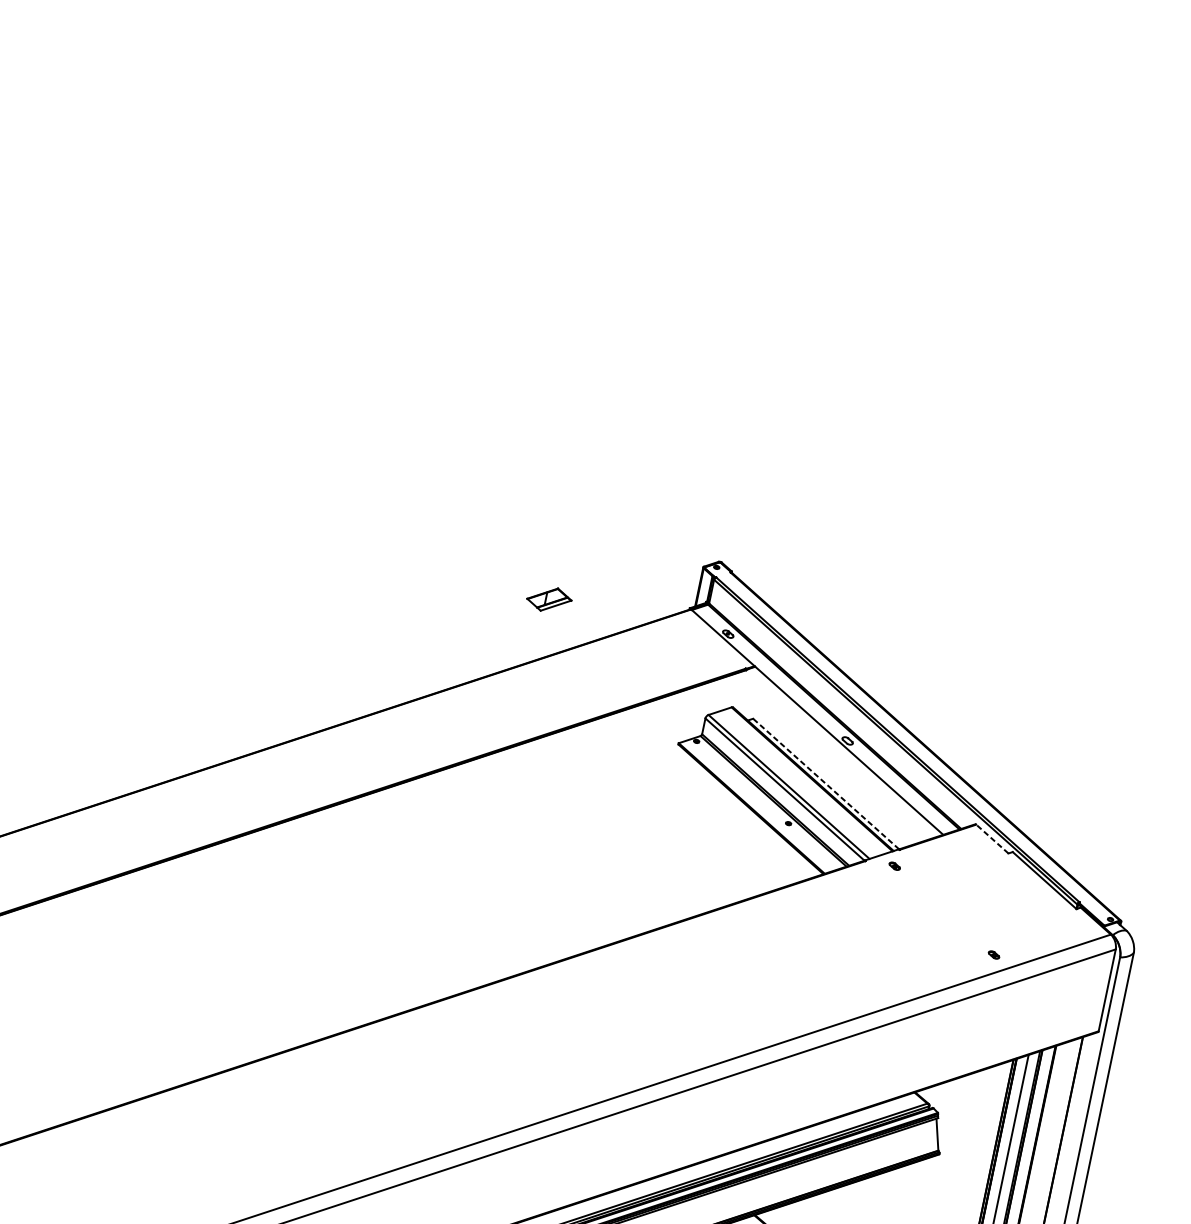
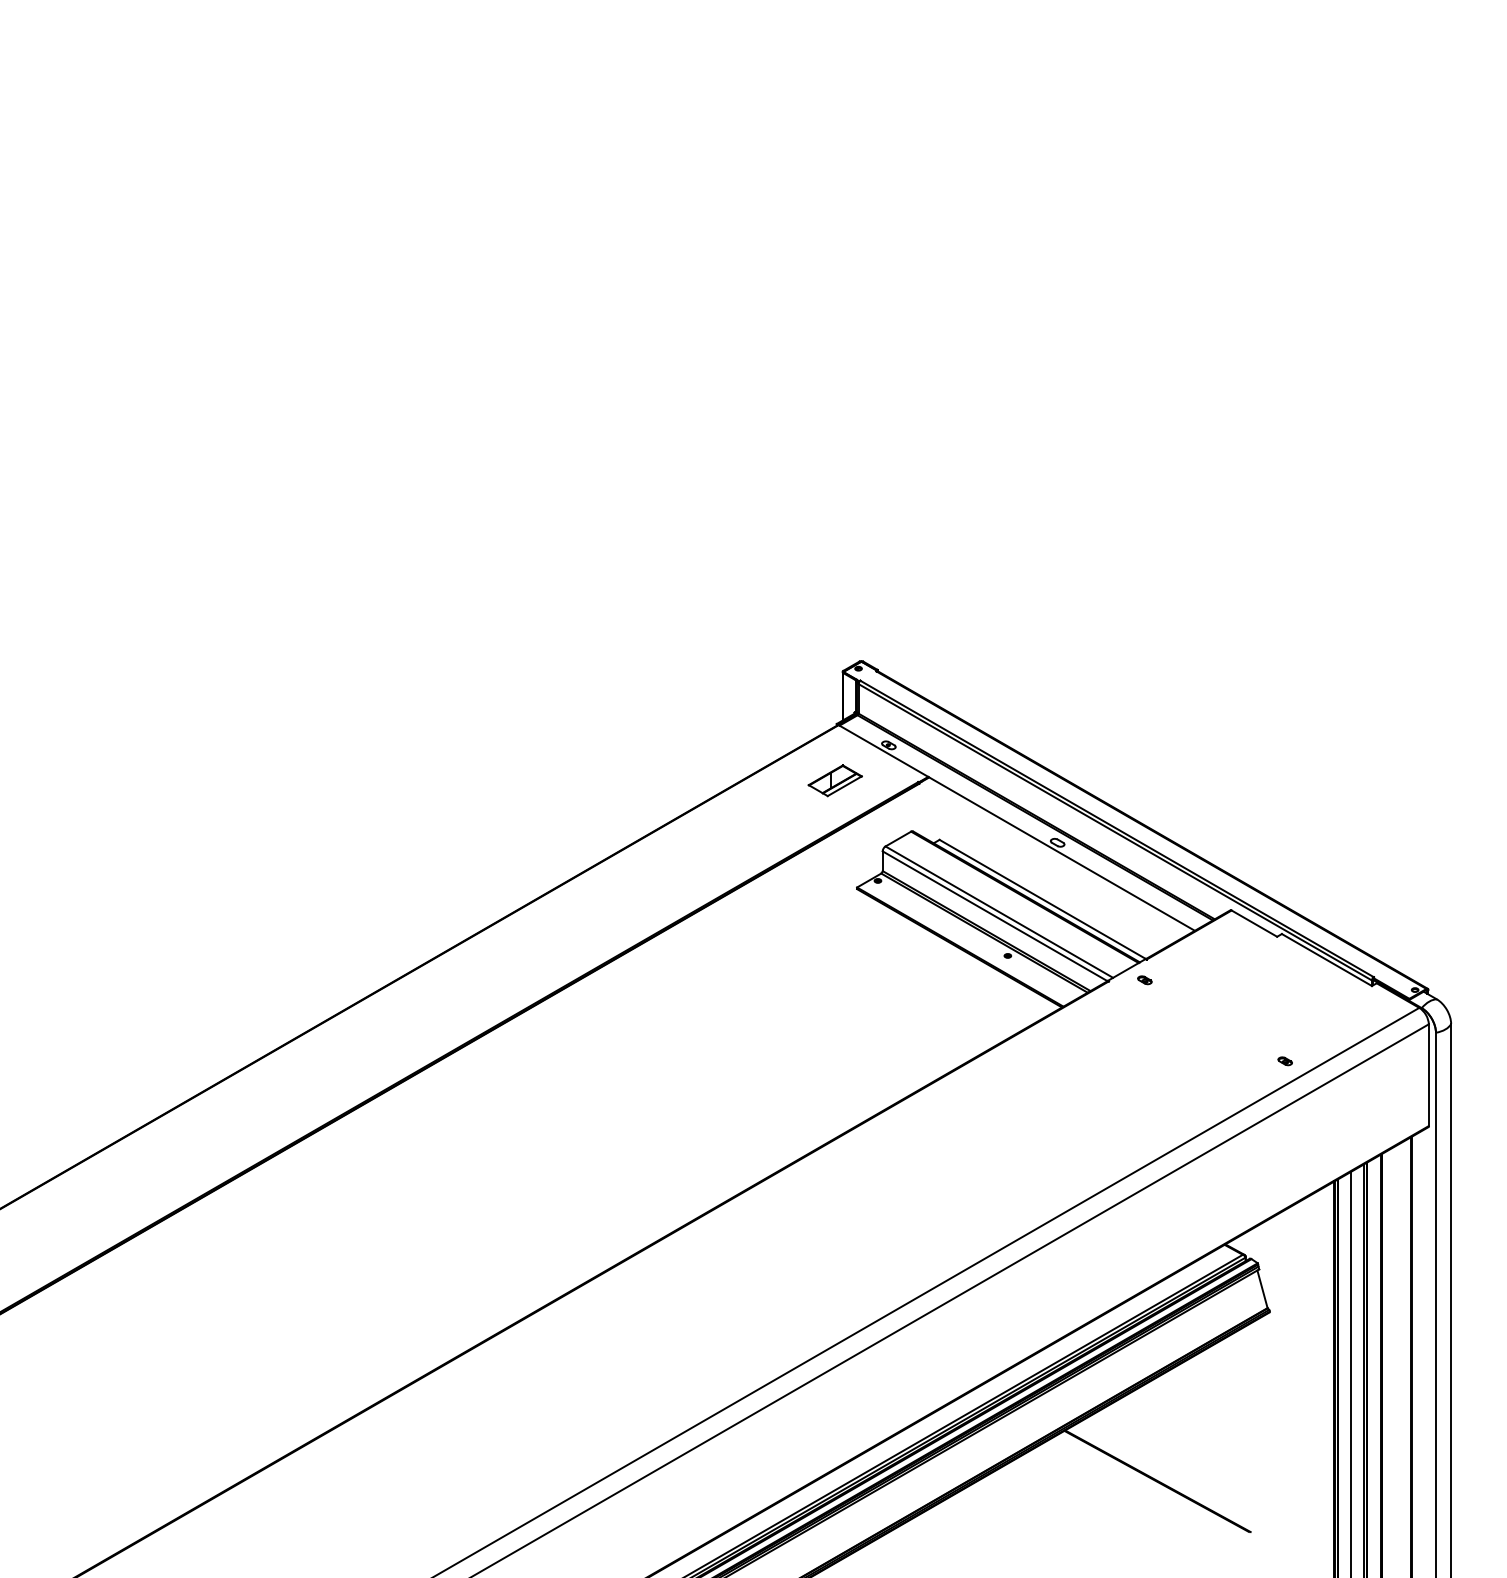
part: (548, 599) -> (834, 780), moved
line: (825, 784) -> (1042, 899), dashed -> solid
line: (991, 838) -> (1253, 923), dashed -> solid

